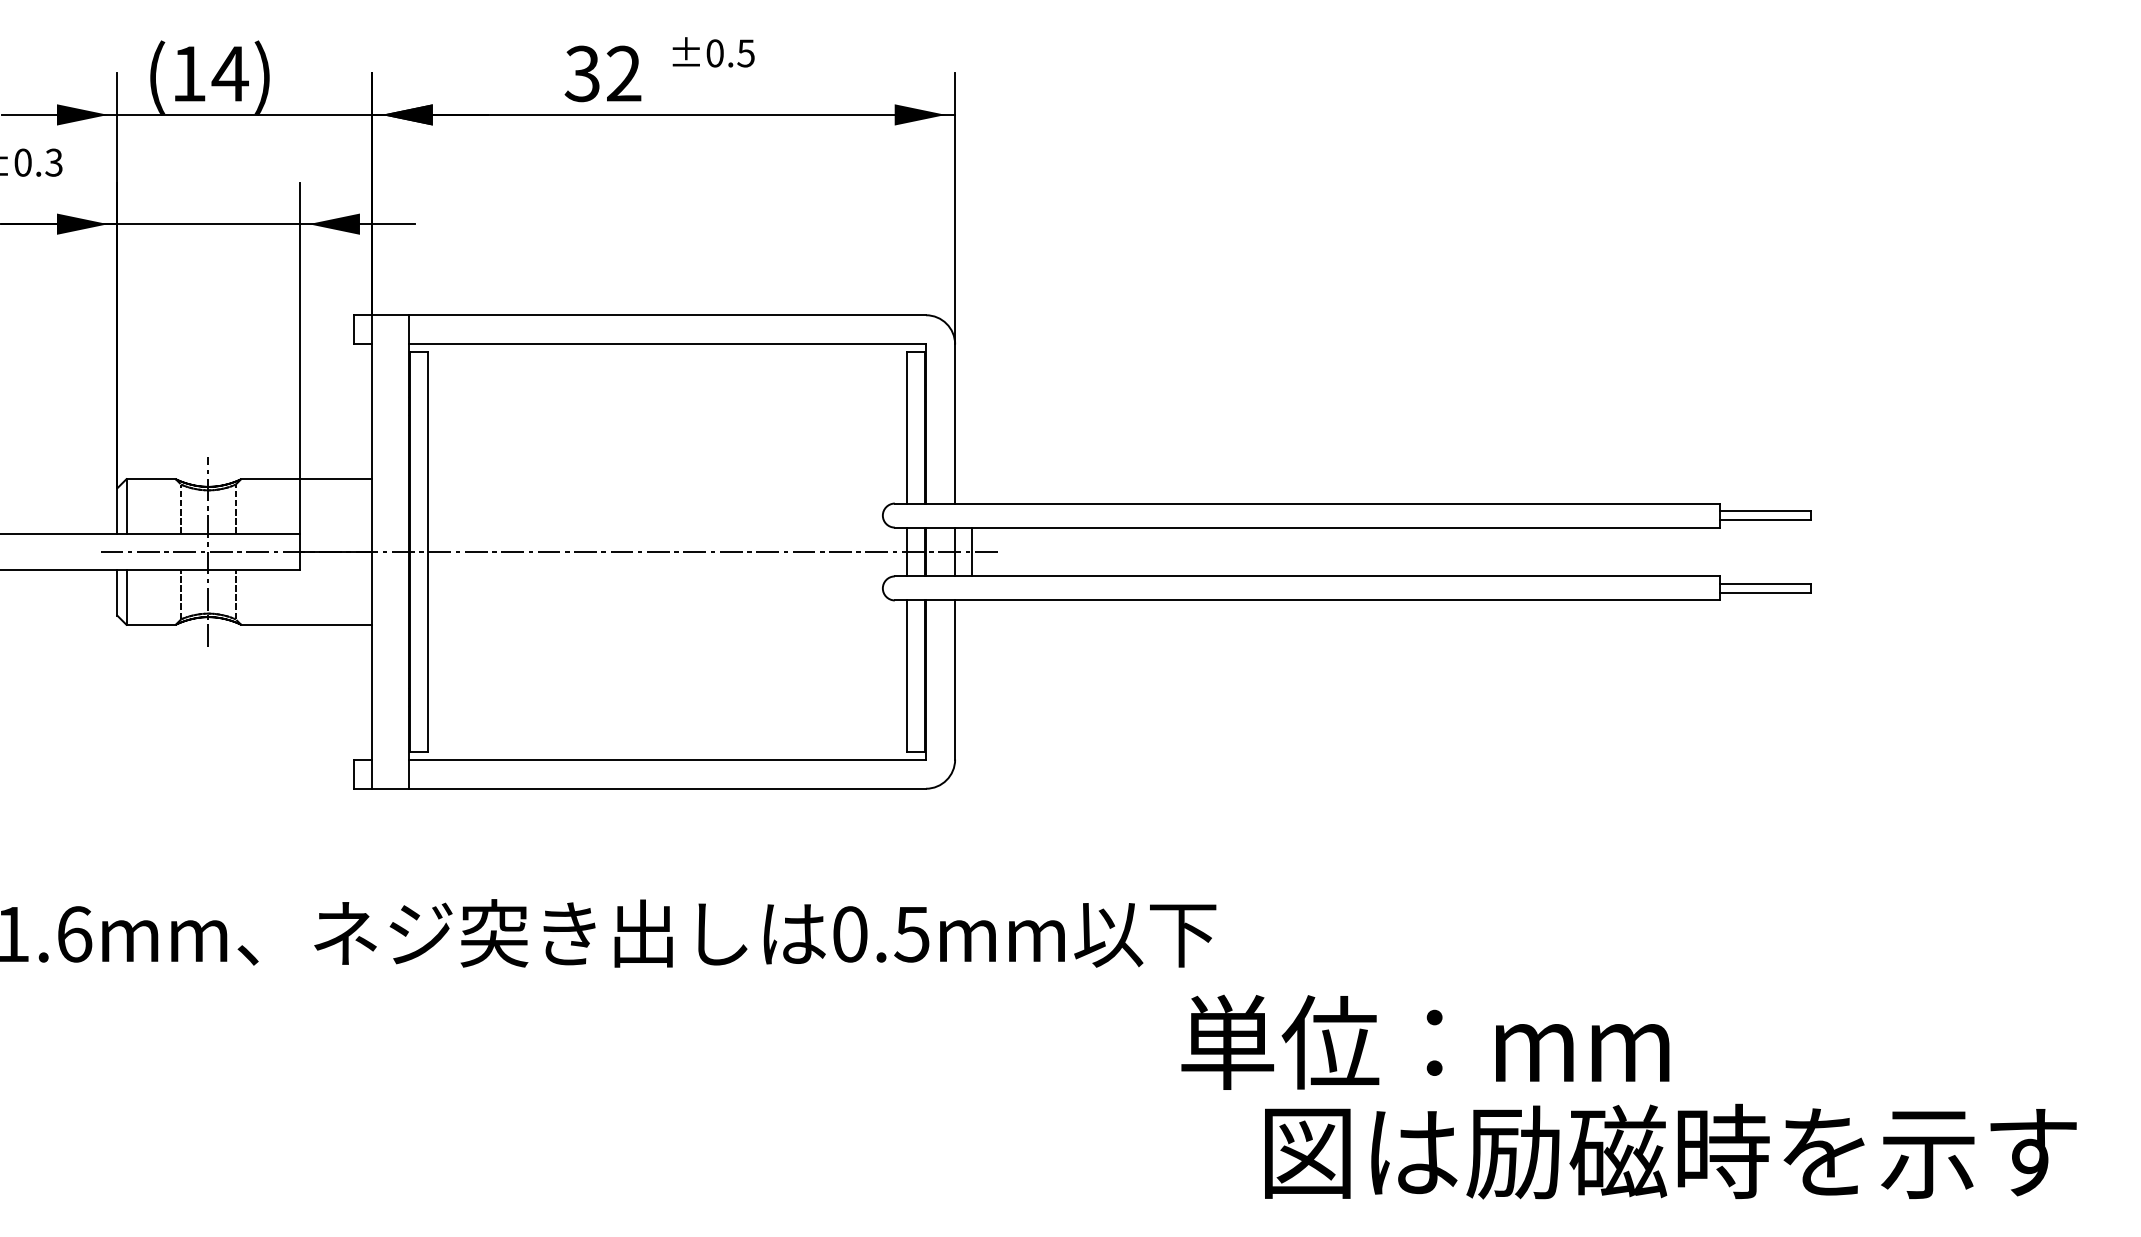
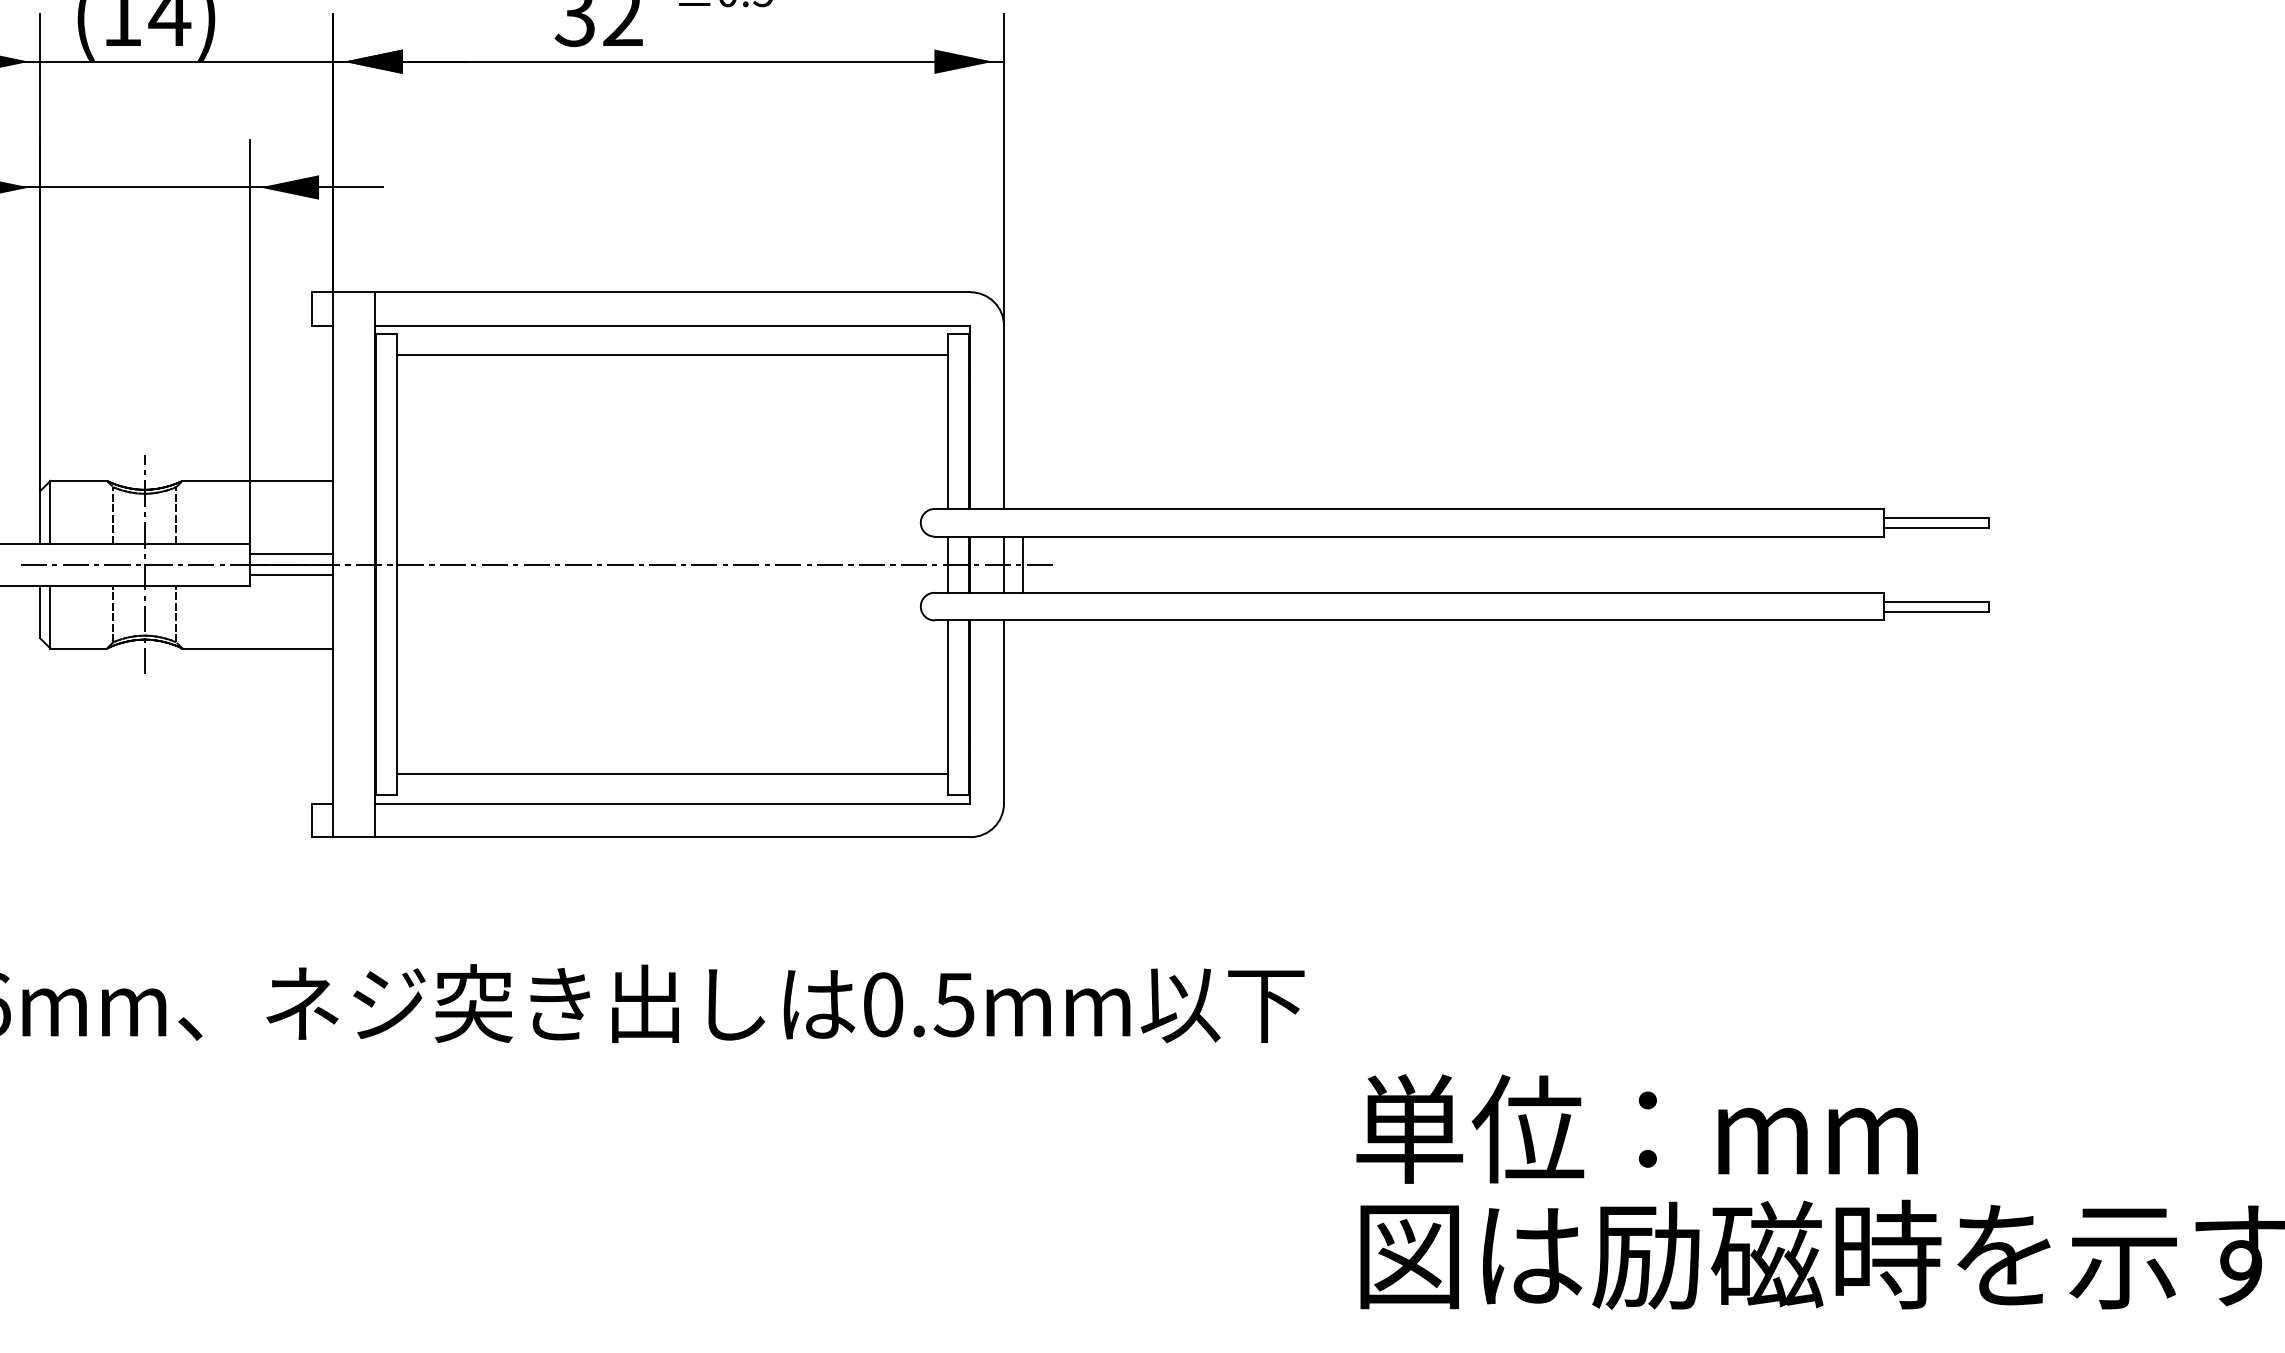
line: (666, 369) -> (671, 354), added
line: (335, 542) -> (290, 553), added
line: (335, 561) -> (290, 575), added
line: (666, 734) -> (671, 774), added
text: (1425, 1041) -> (1637, 1128), moved

